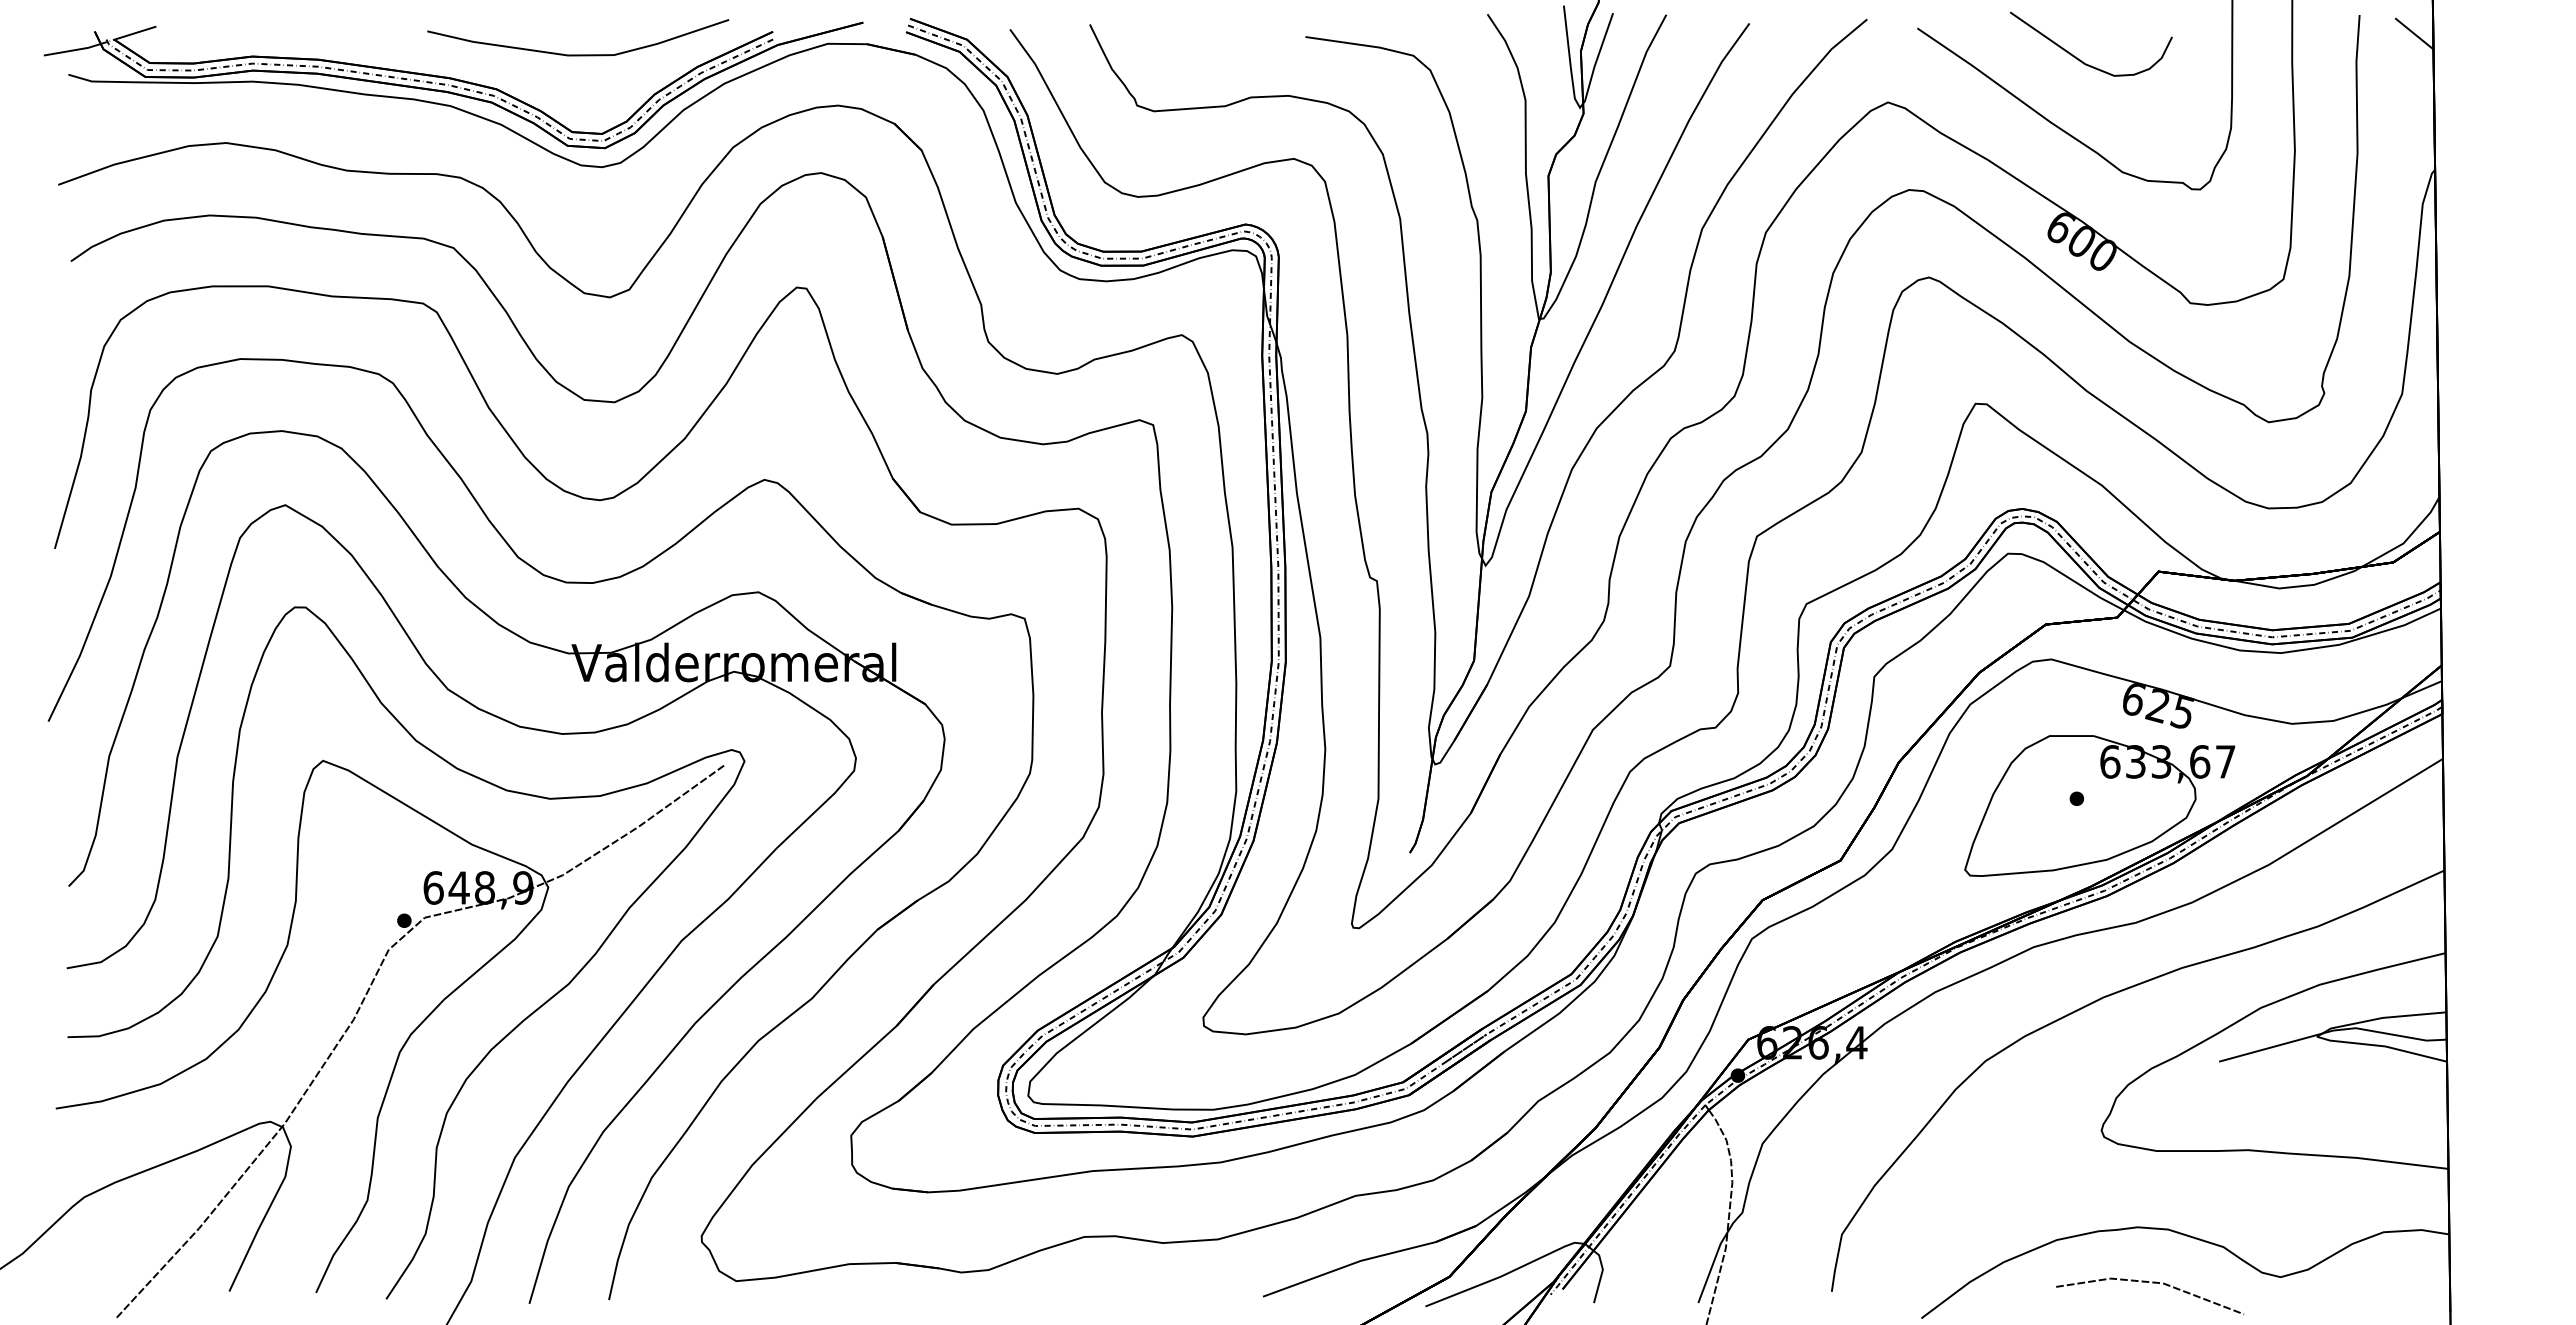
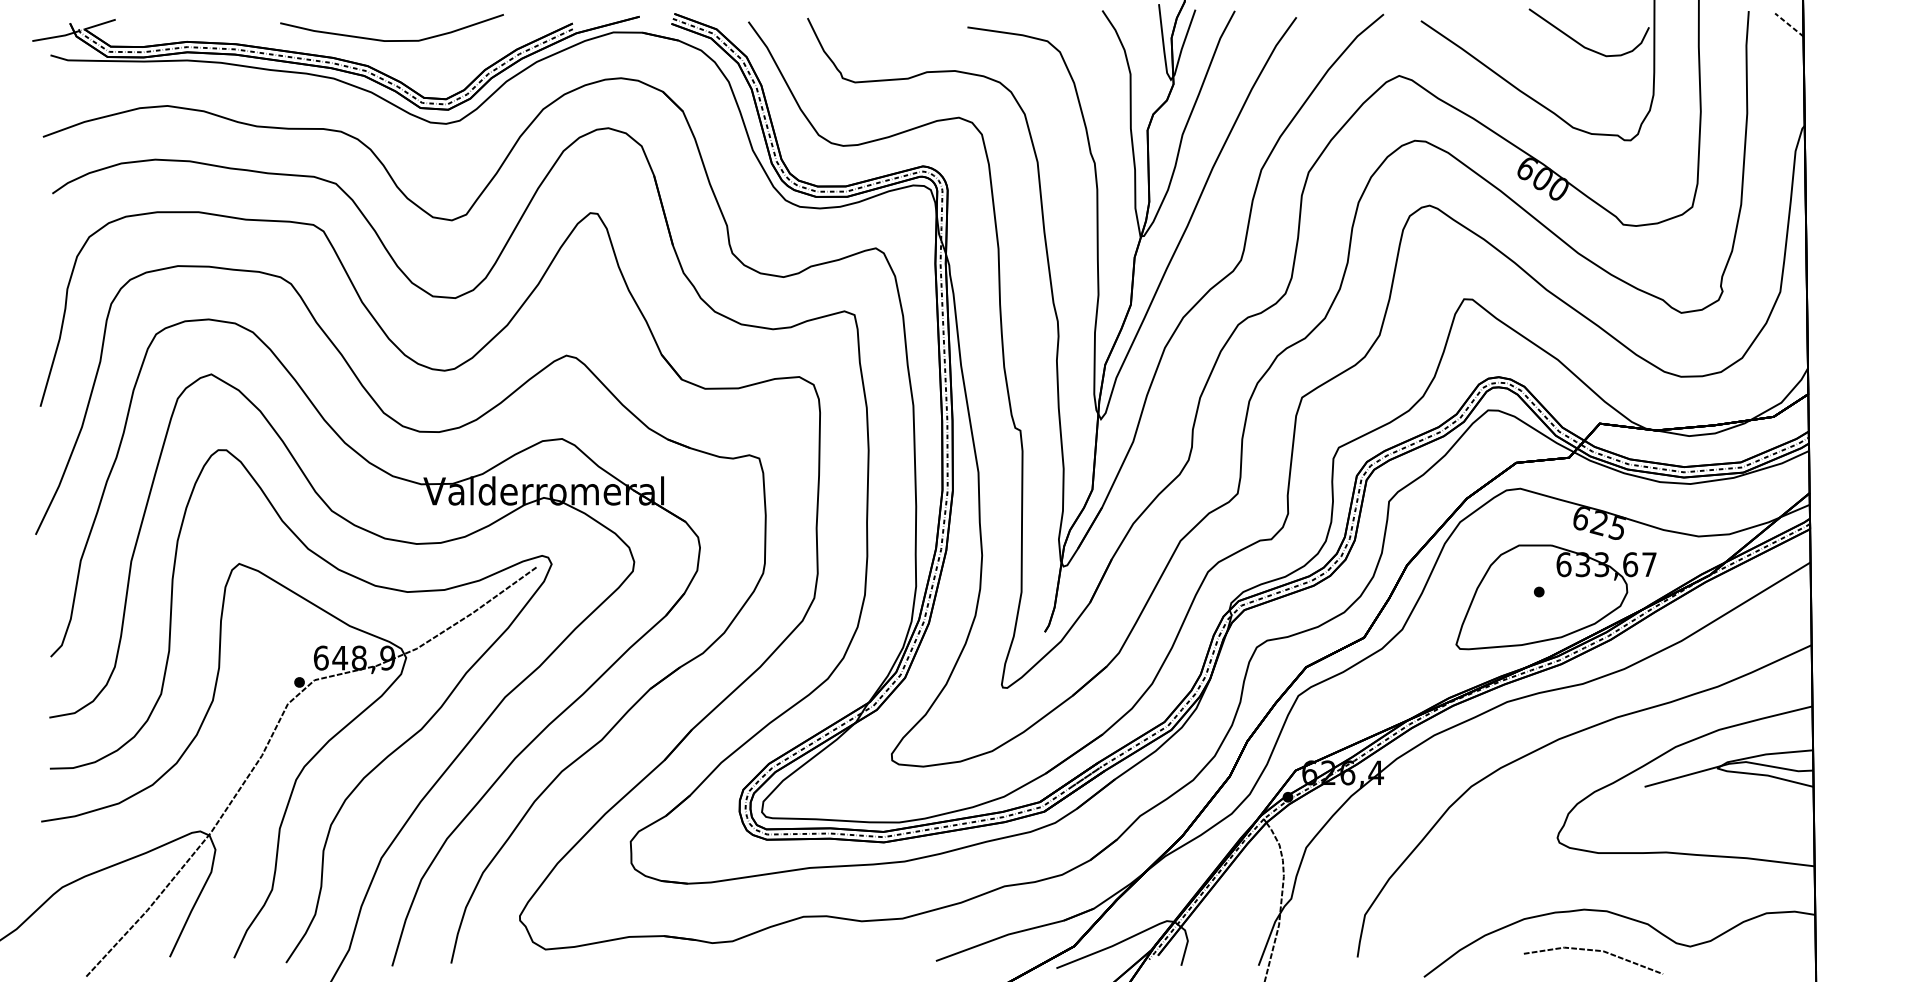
line: (2414, 33) -> (1789, 24), solid -> dashed
curve: (578, 54) -> (392, 40), moved
curve: (2080, 59) -> (1581, 44), moved

